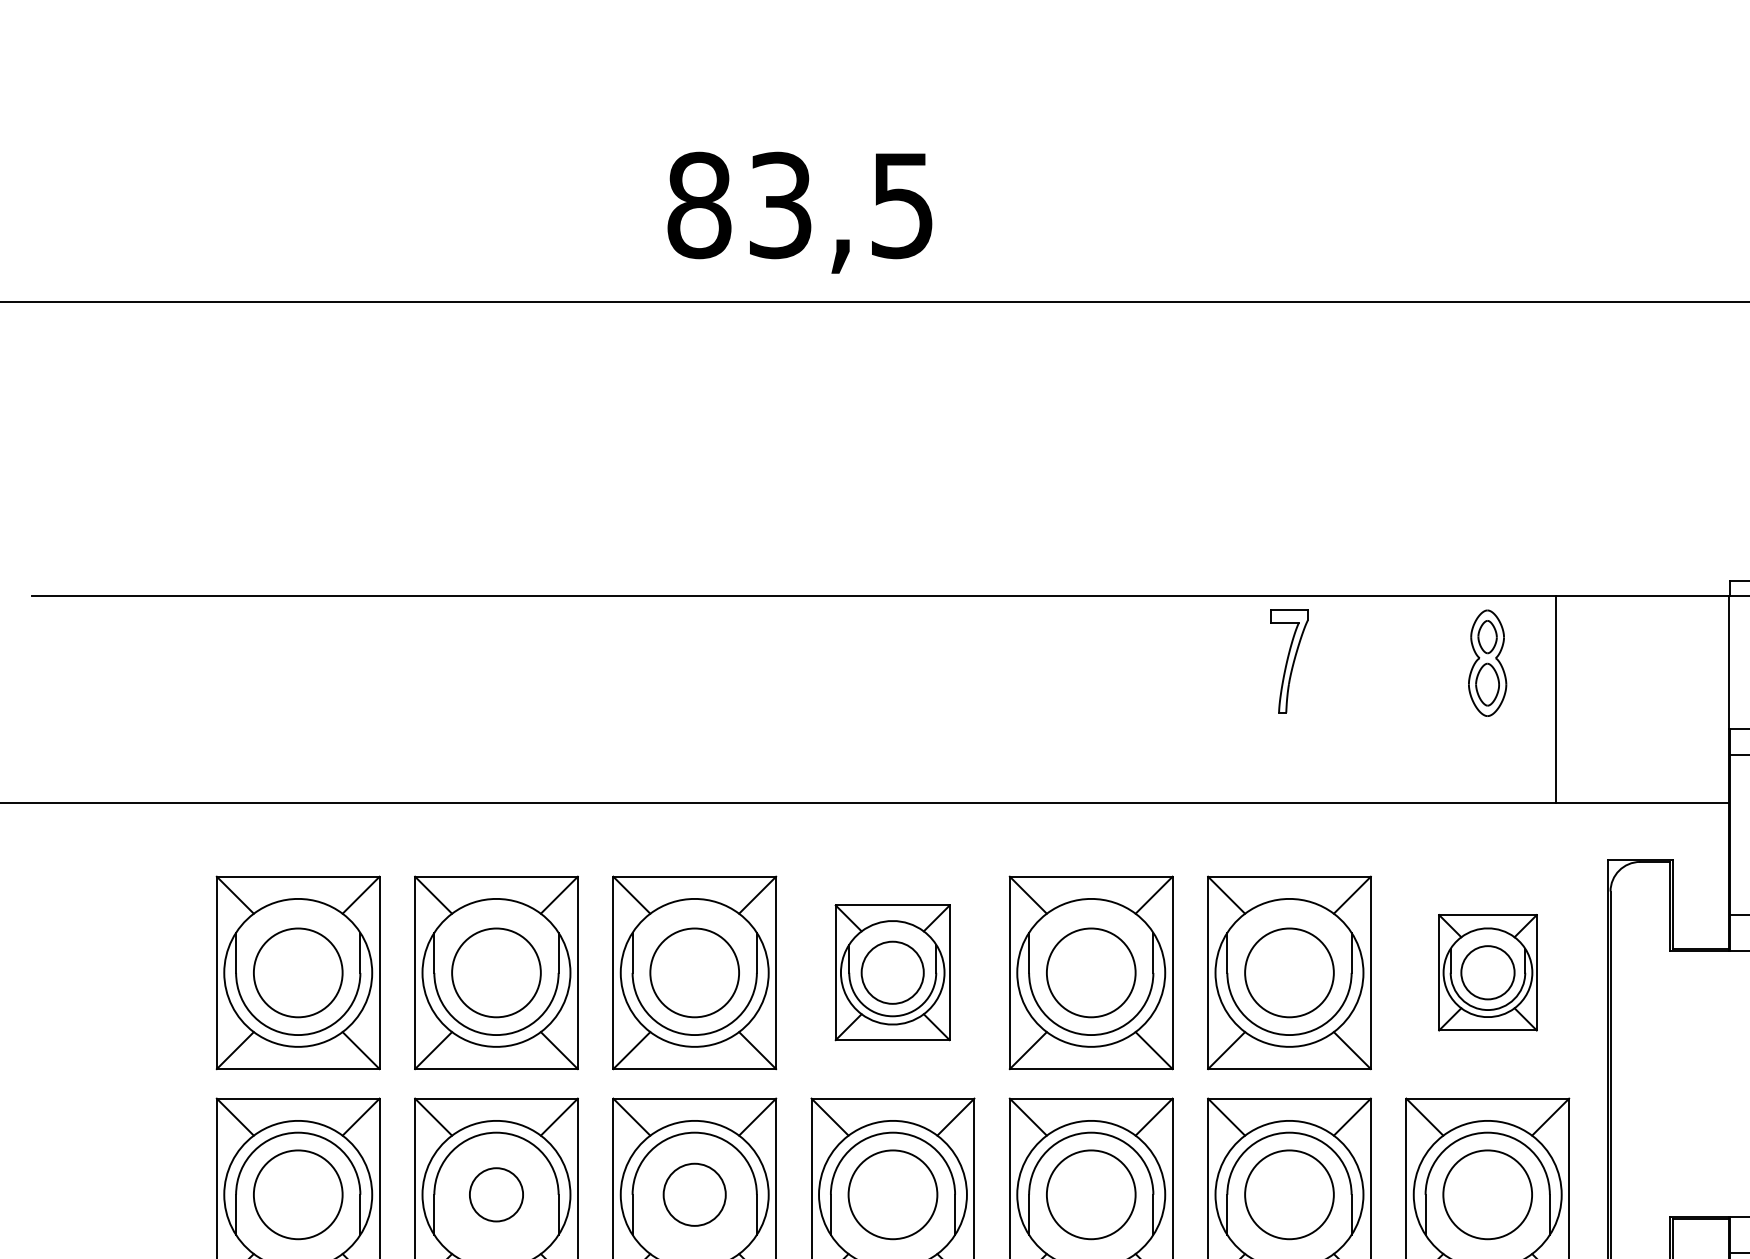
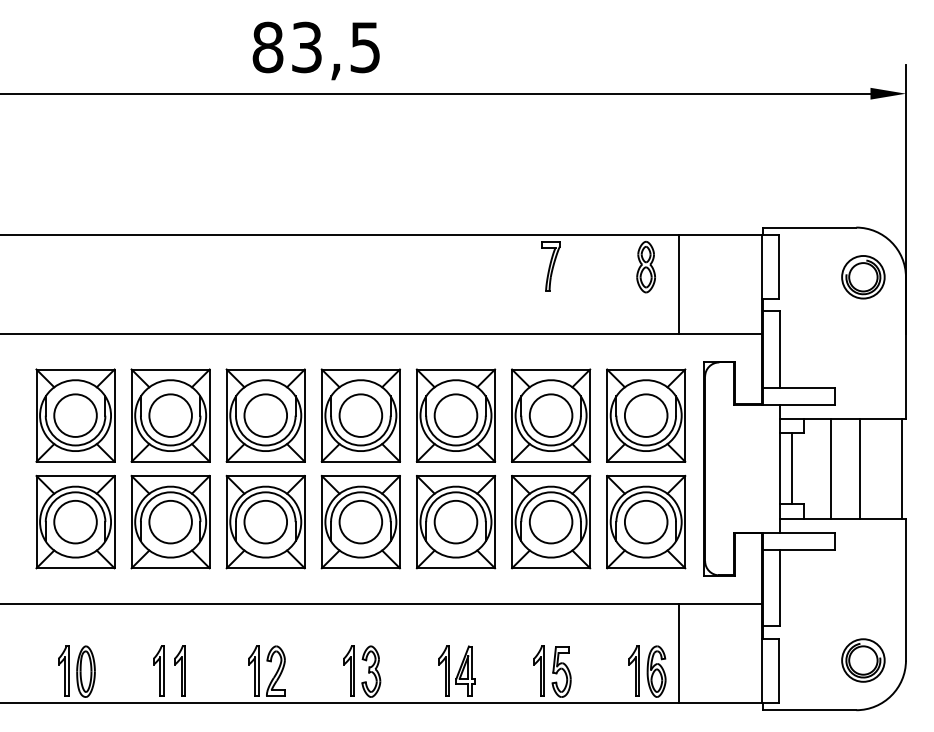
part: (892, 972) -> (360, 415), size x1.43
part: (1488, 972) -> (646, 415), size x1.67
circle: (496, 1193) -> (170, 521), size x1.67
circle: (694, 1193) -> (265, 521), size x1.43

